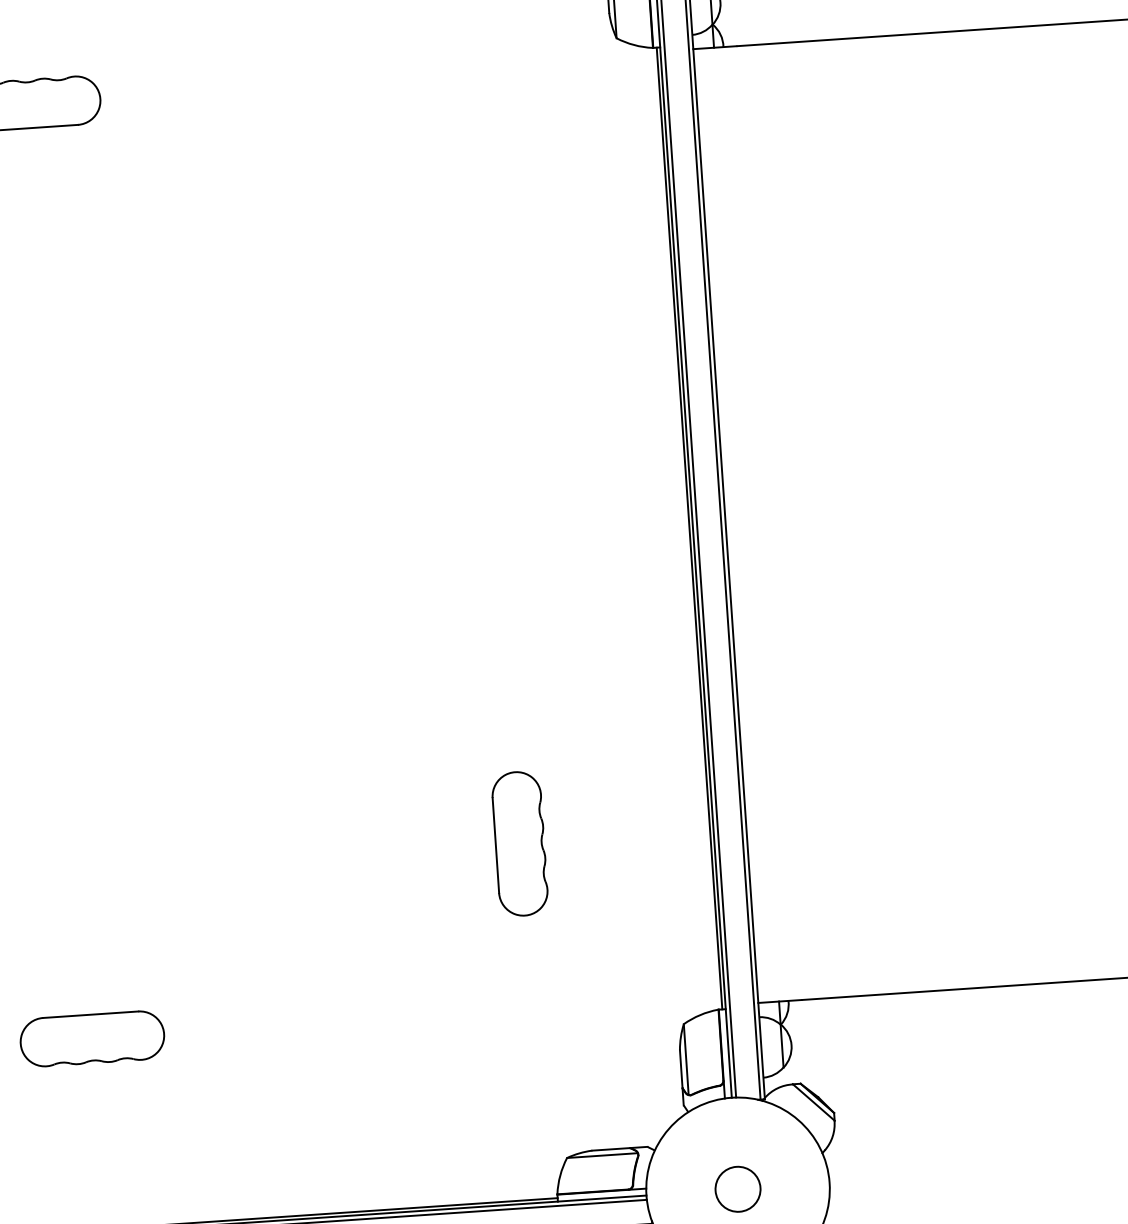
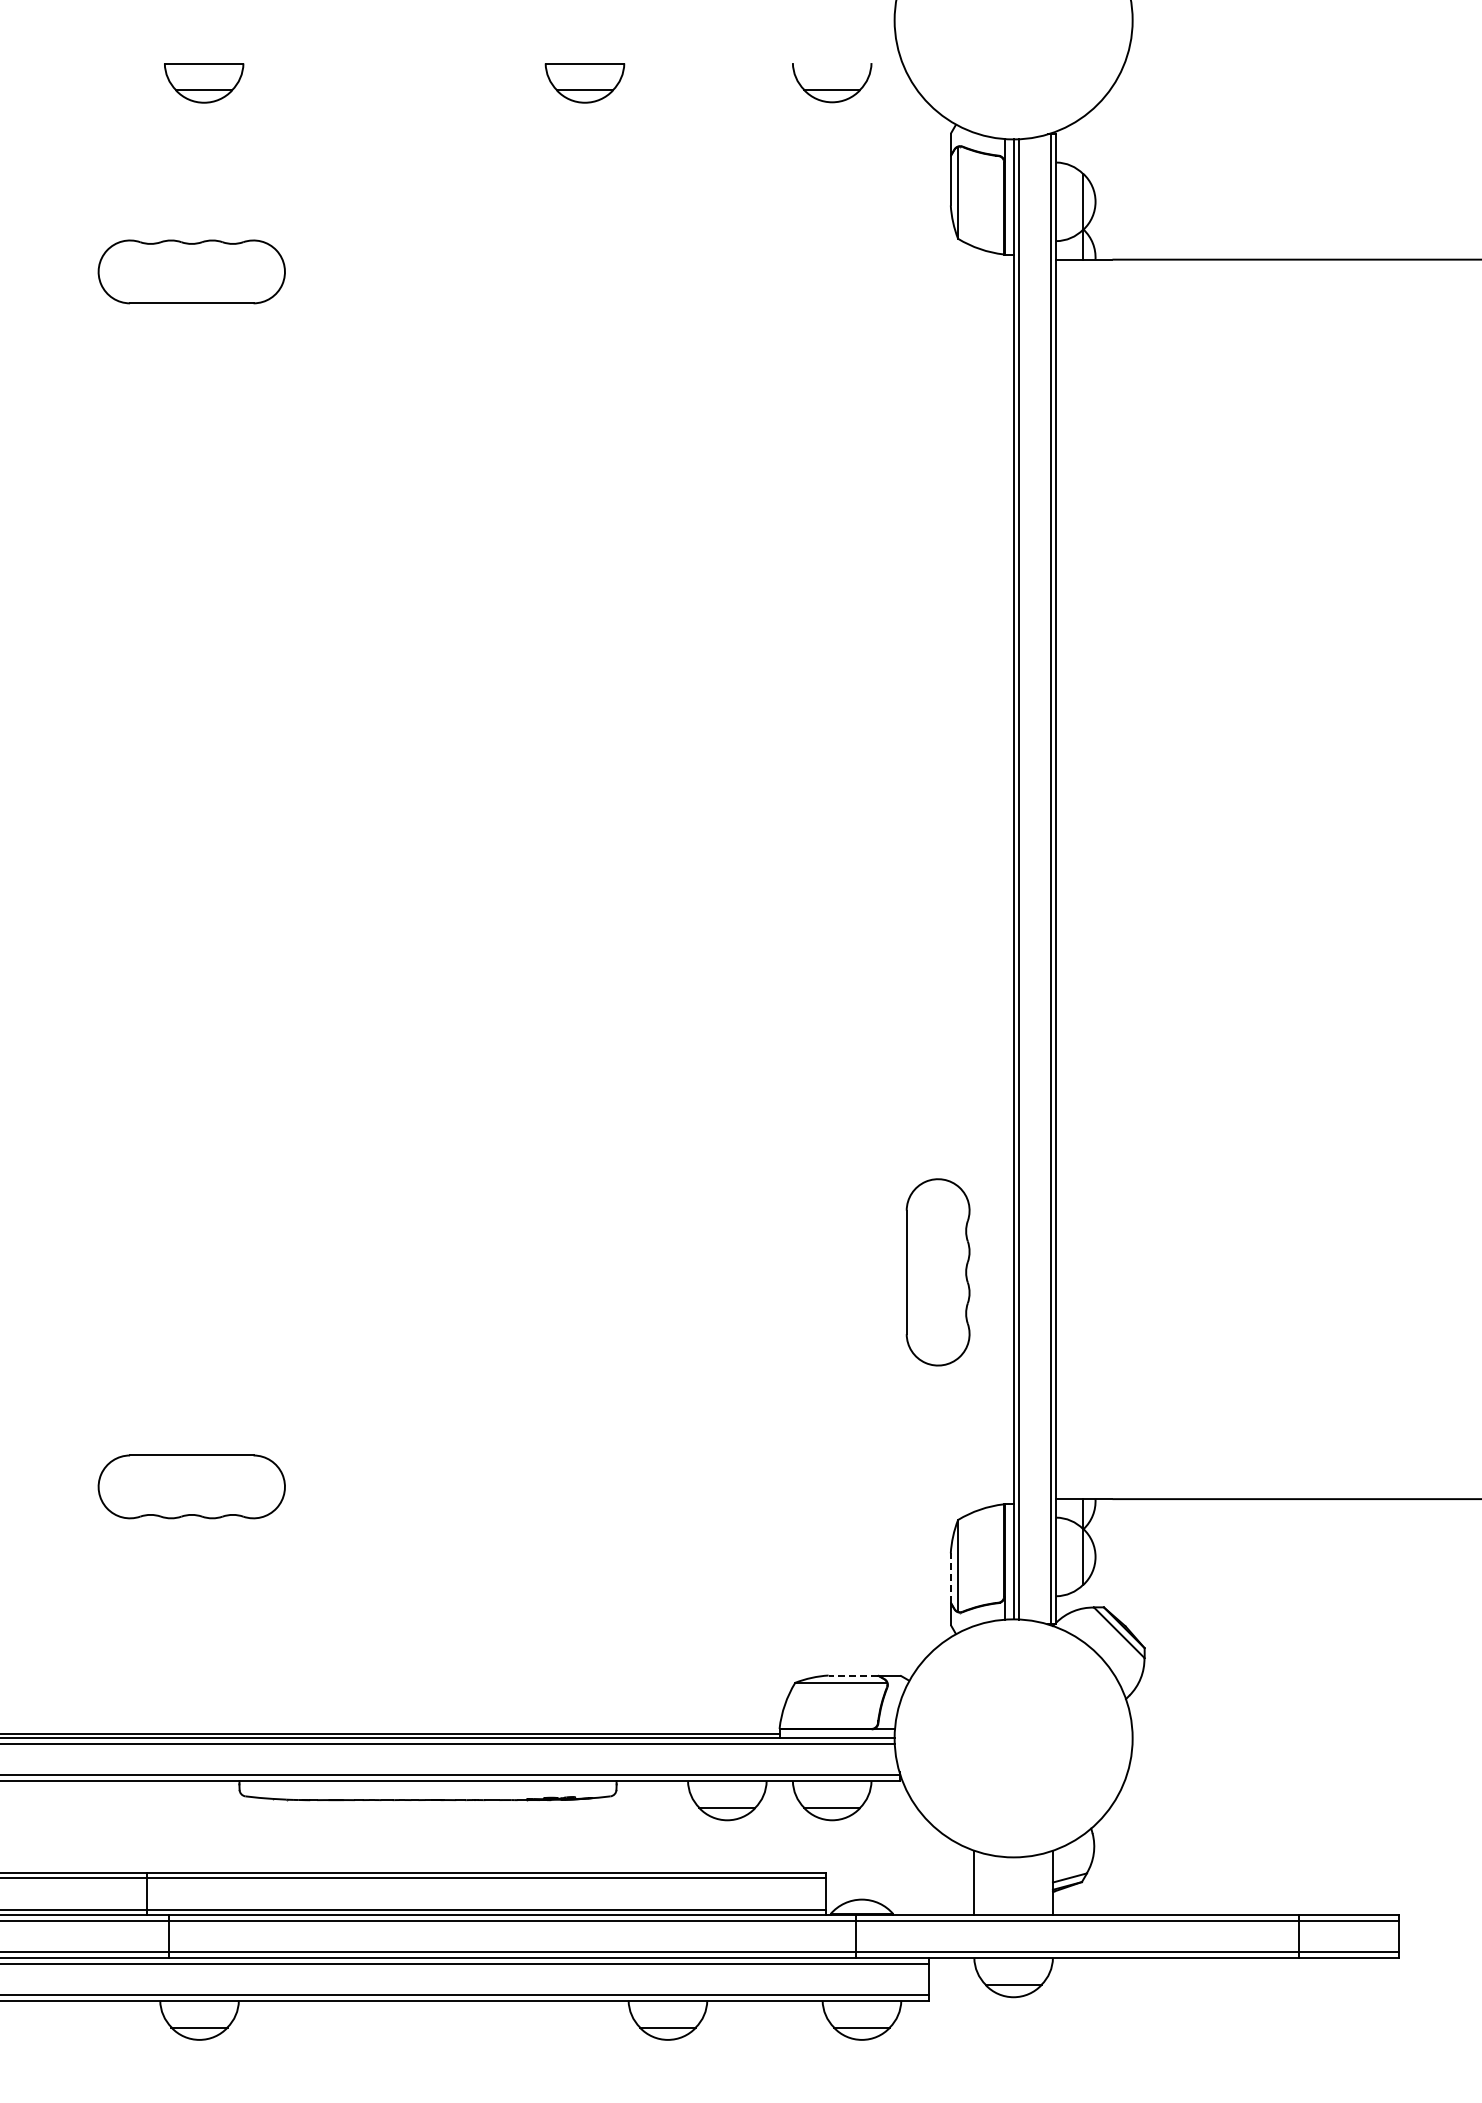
line: (689, 528) -> (1009, 879), removed
part: (519, 844) -> (937, 1272), moved
line: (681, 1068) -> (950, 1577), solid -> dashed
line: (611, 1149) -> (853, 1675), solid -> dashed
circle: (737, 1189) -> (1013, 1738), removed

